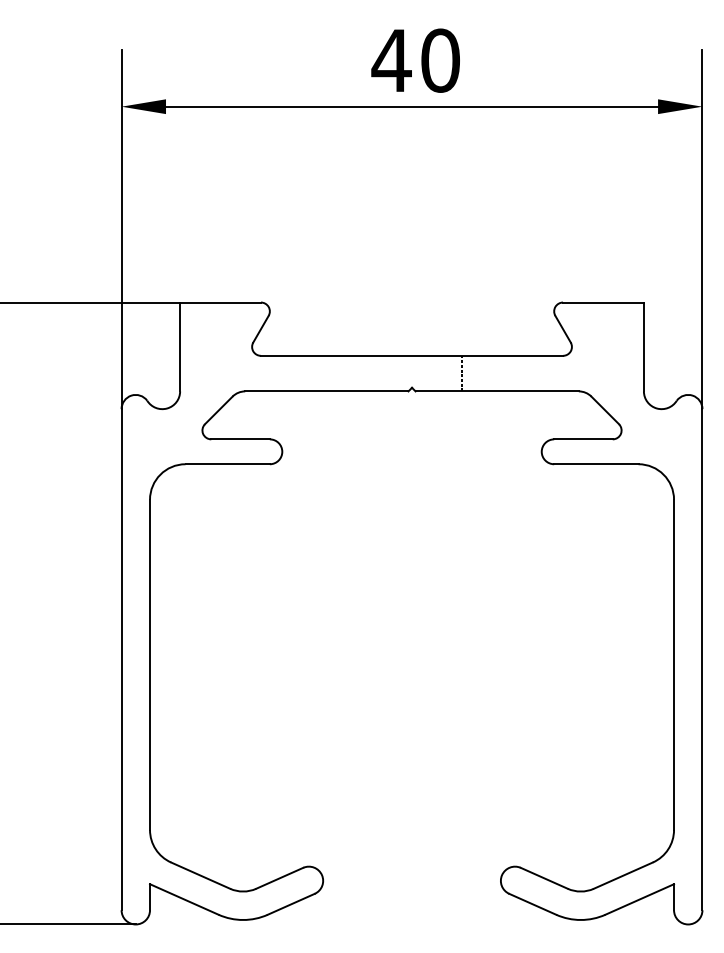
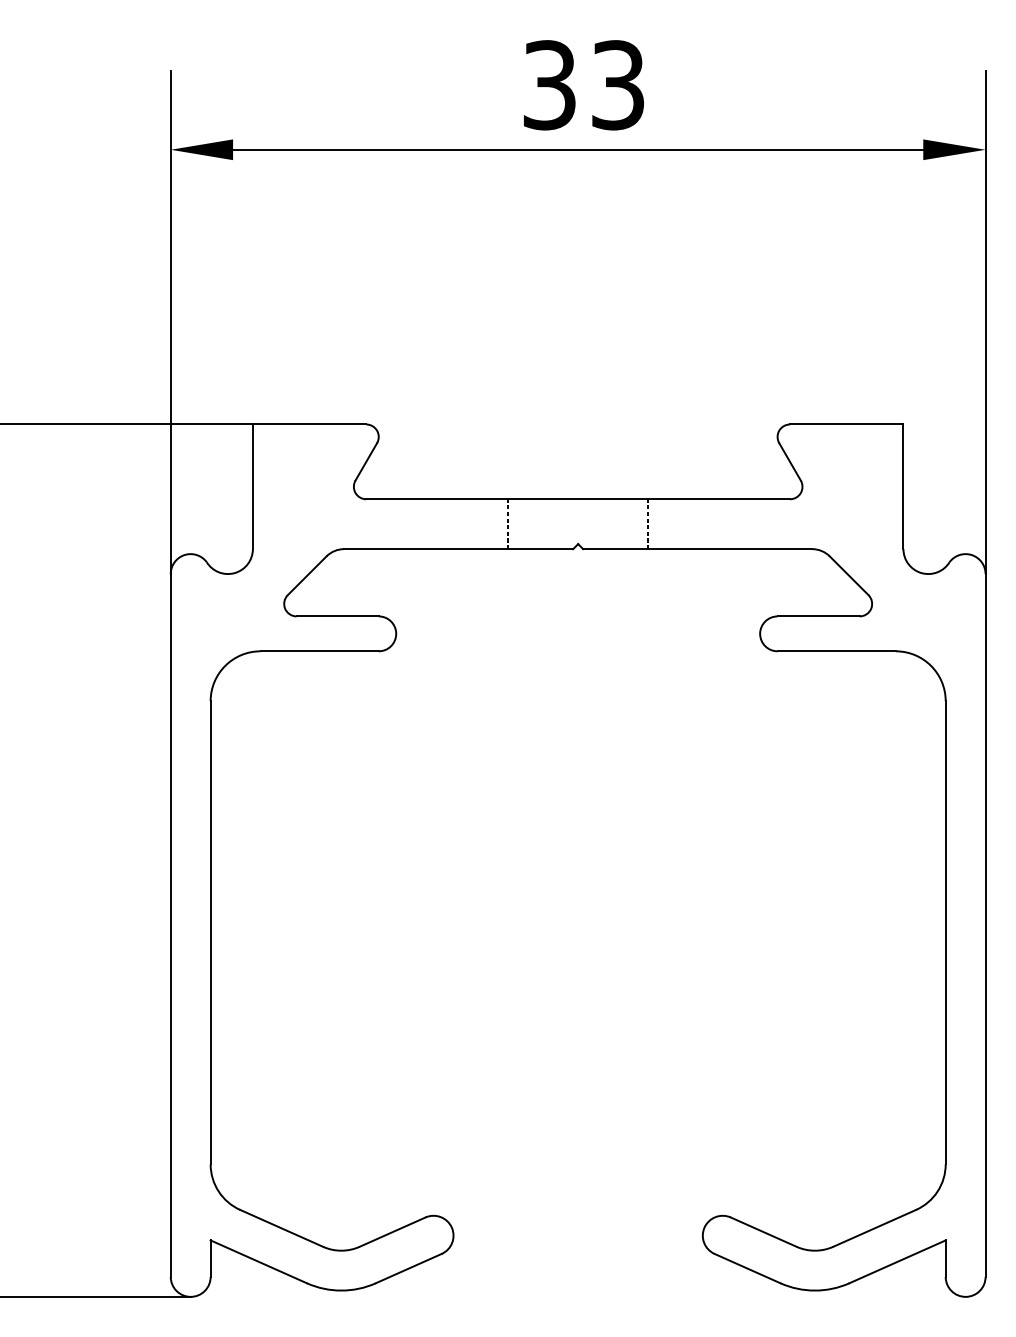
text: (415, 60) -> (583, 85), 40 -> 33
line: (362, 373) -> (508, 524), added

